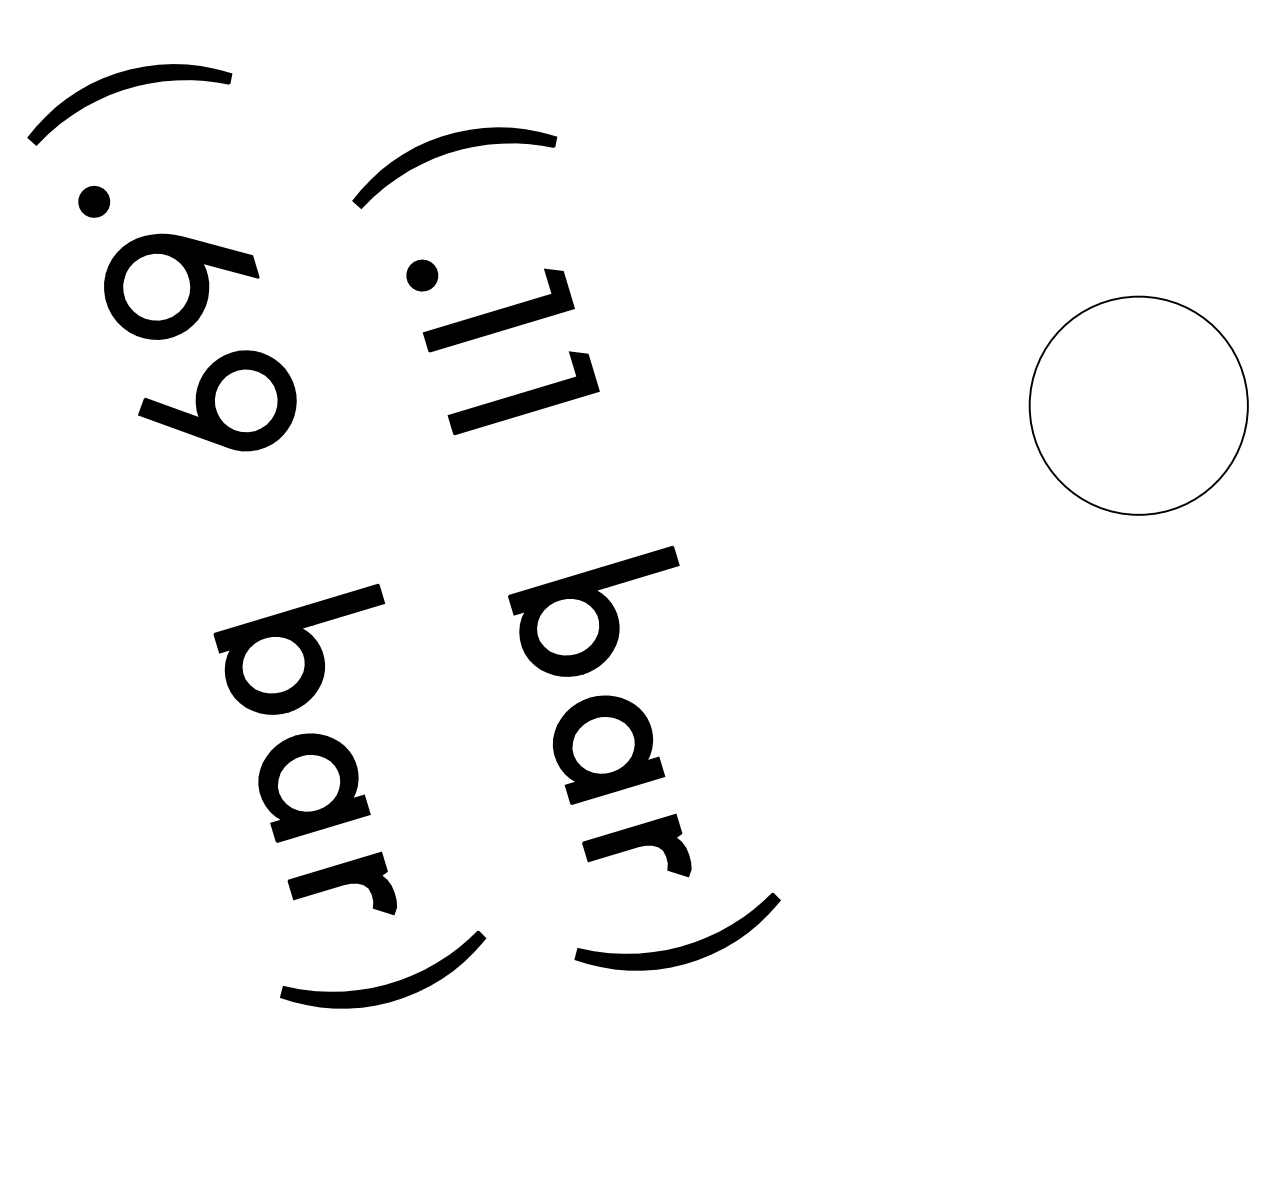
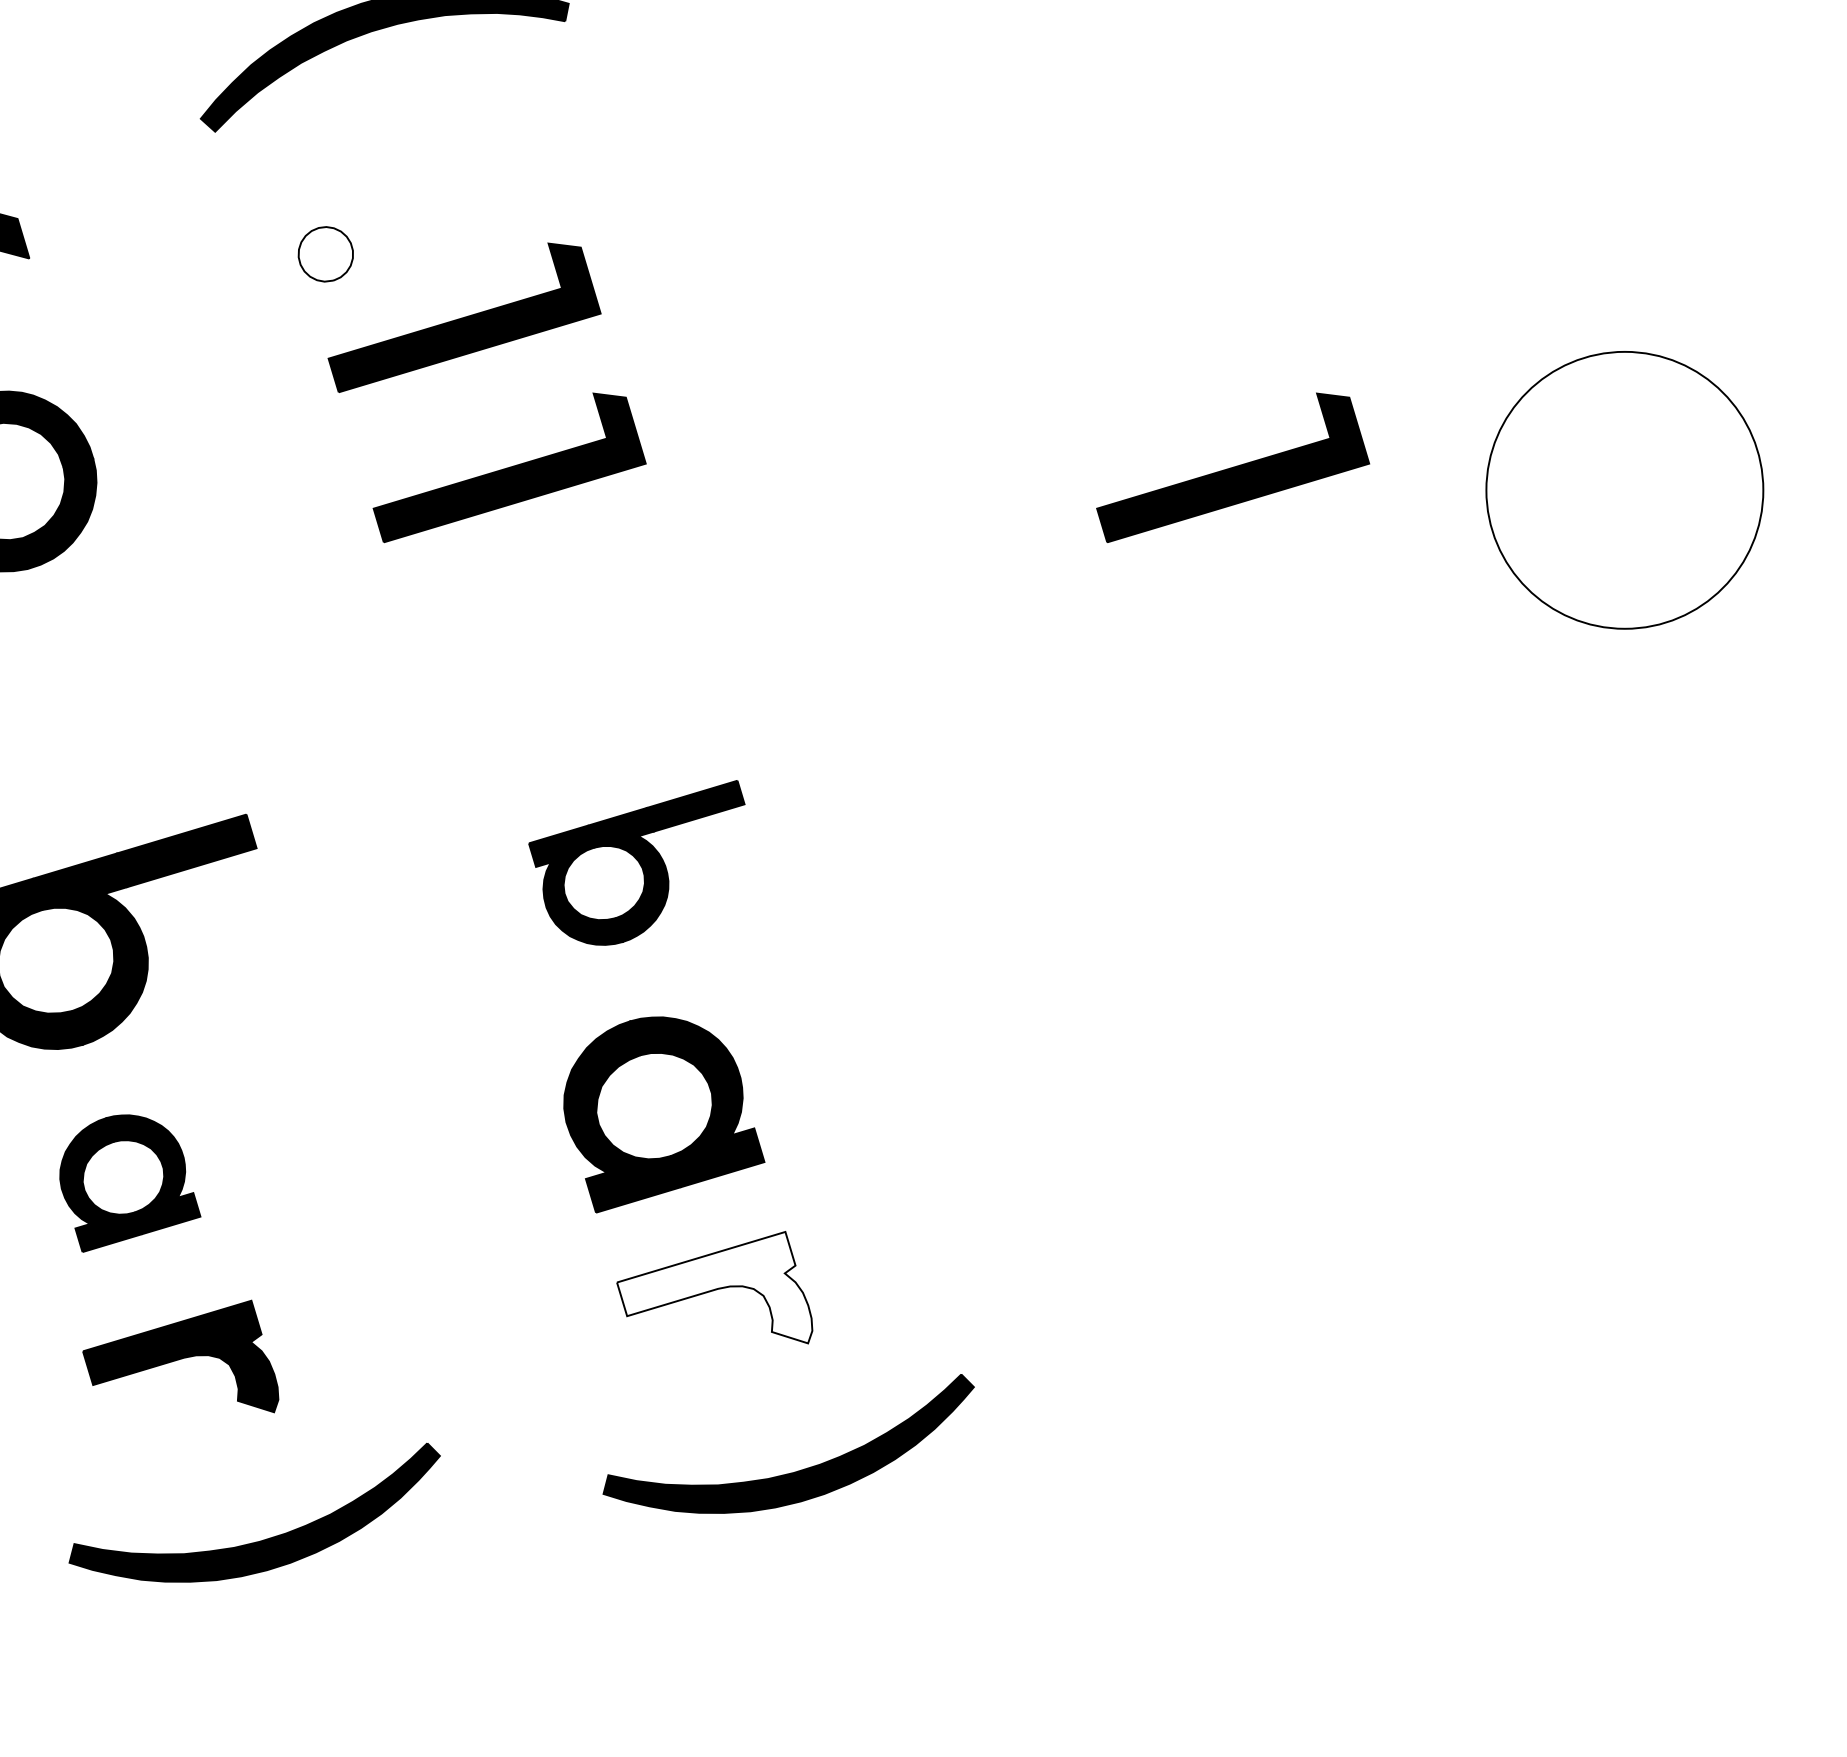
fill: (422, 275) -> (326, 254), removed
part: (922, 393) -> (1232, 468), added
circle: (1138, 405) -> (1624, 489), size x0.7
part: (593, 610) -> (636, 861), size x0.7
part: (314, 787) -> (130, 1182), size x0.7
fill: (636, 845) -> (714, 1287), removed

